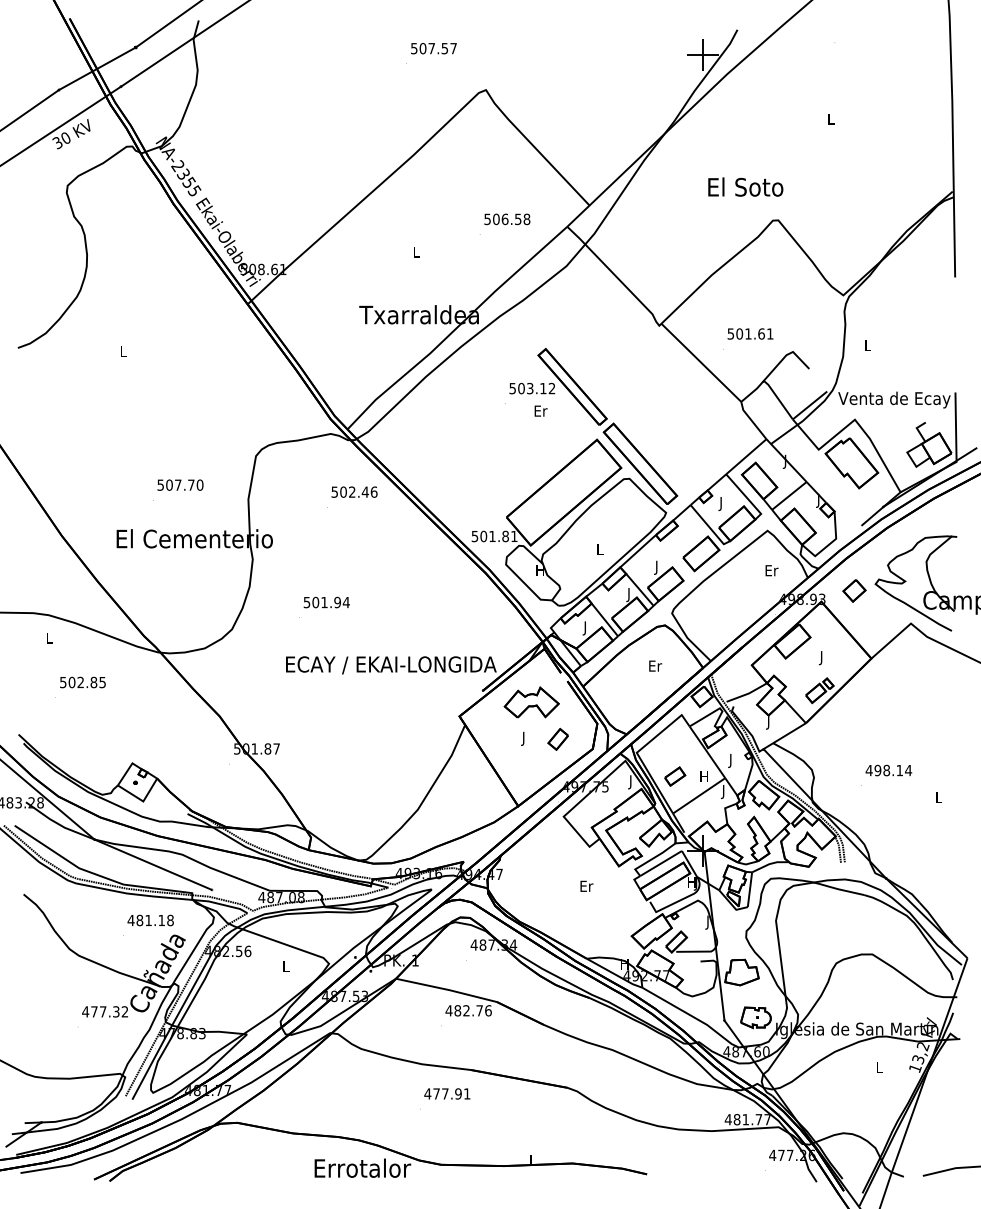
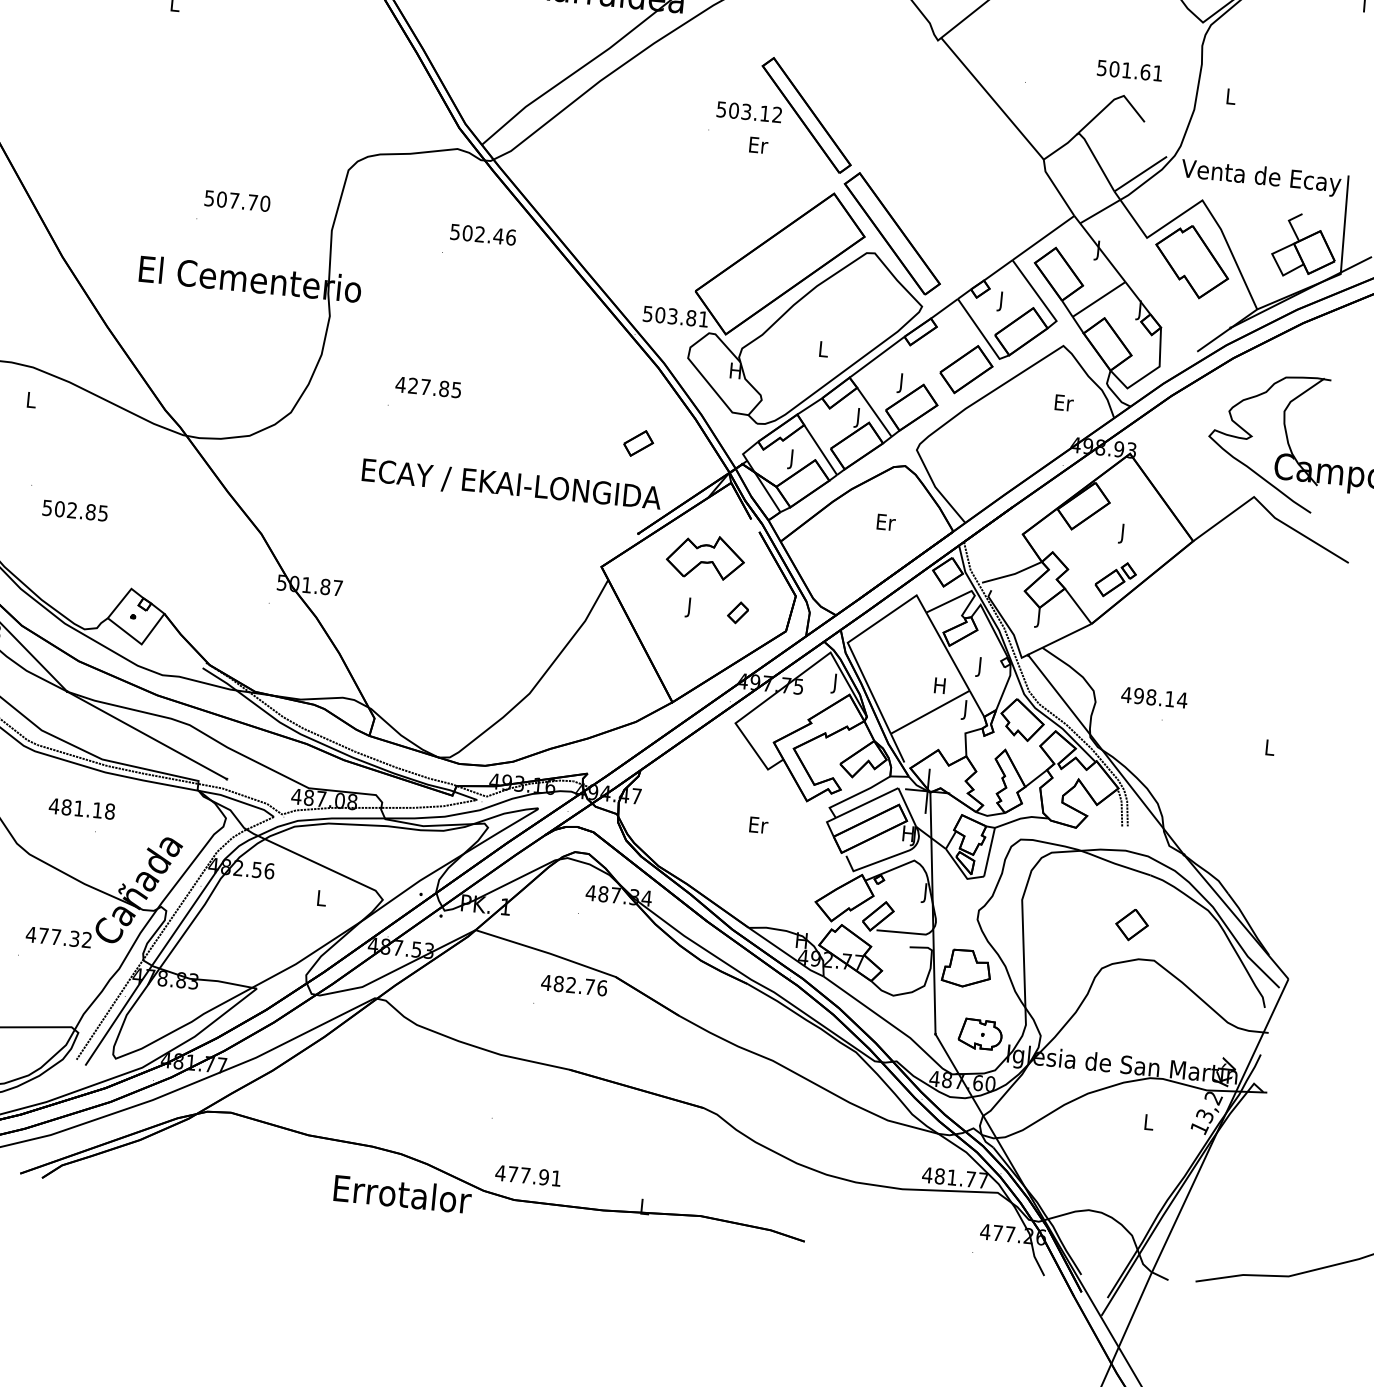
text: (750, 333) -> (1129, 70), moved
text: (492, 536) -> (672, 316), 501.81 -> 503.81
part: (854, 590) -> (1132, 924), moved
text: (326, 602) -> (428, 387), 501.94 -> 427.85
text: (82, 682) -> (74, 510), moved
part: (557, 738) -> (737, 611), size x0.7
text: (888, 770) -> (1153, 697), moved
part: (675, 776) -> (639, 443), moved
text: (150, 920) -> (81, 808), moved
text: (447, 1093) -> (528, 1175), moved

